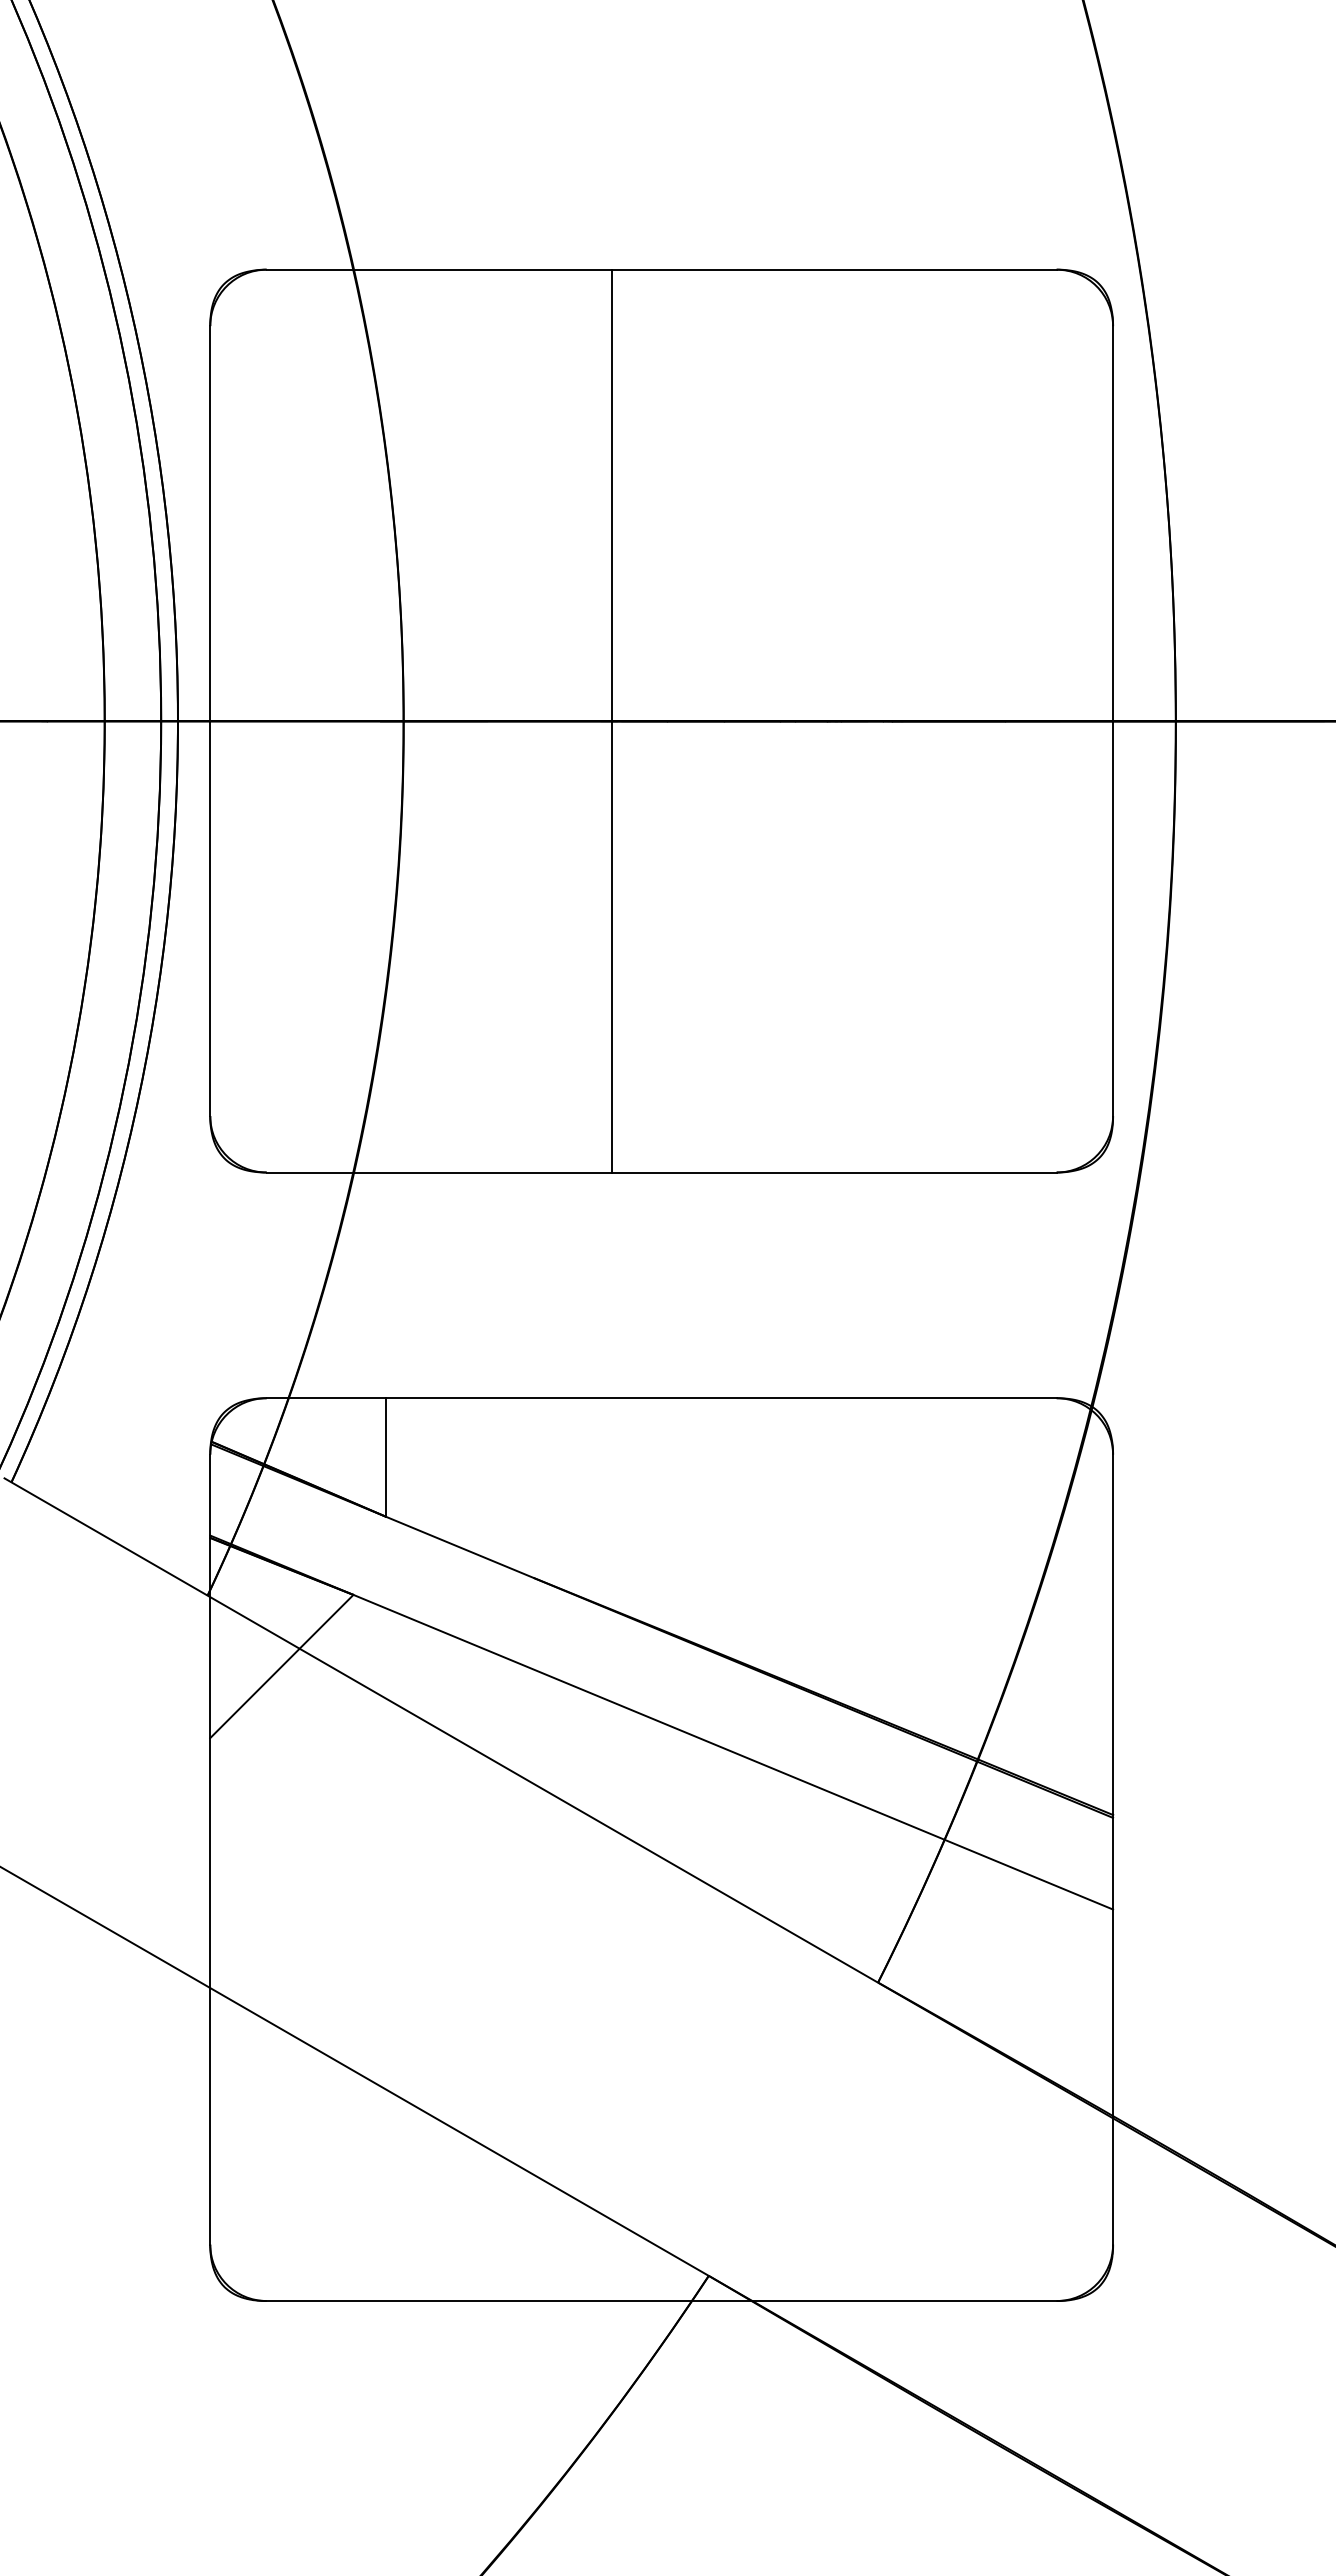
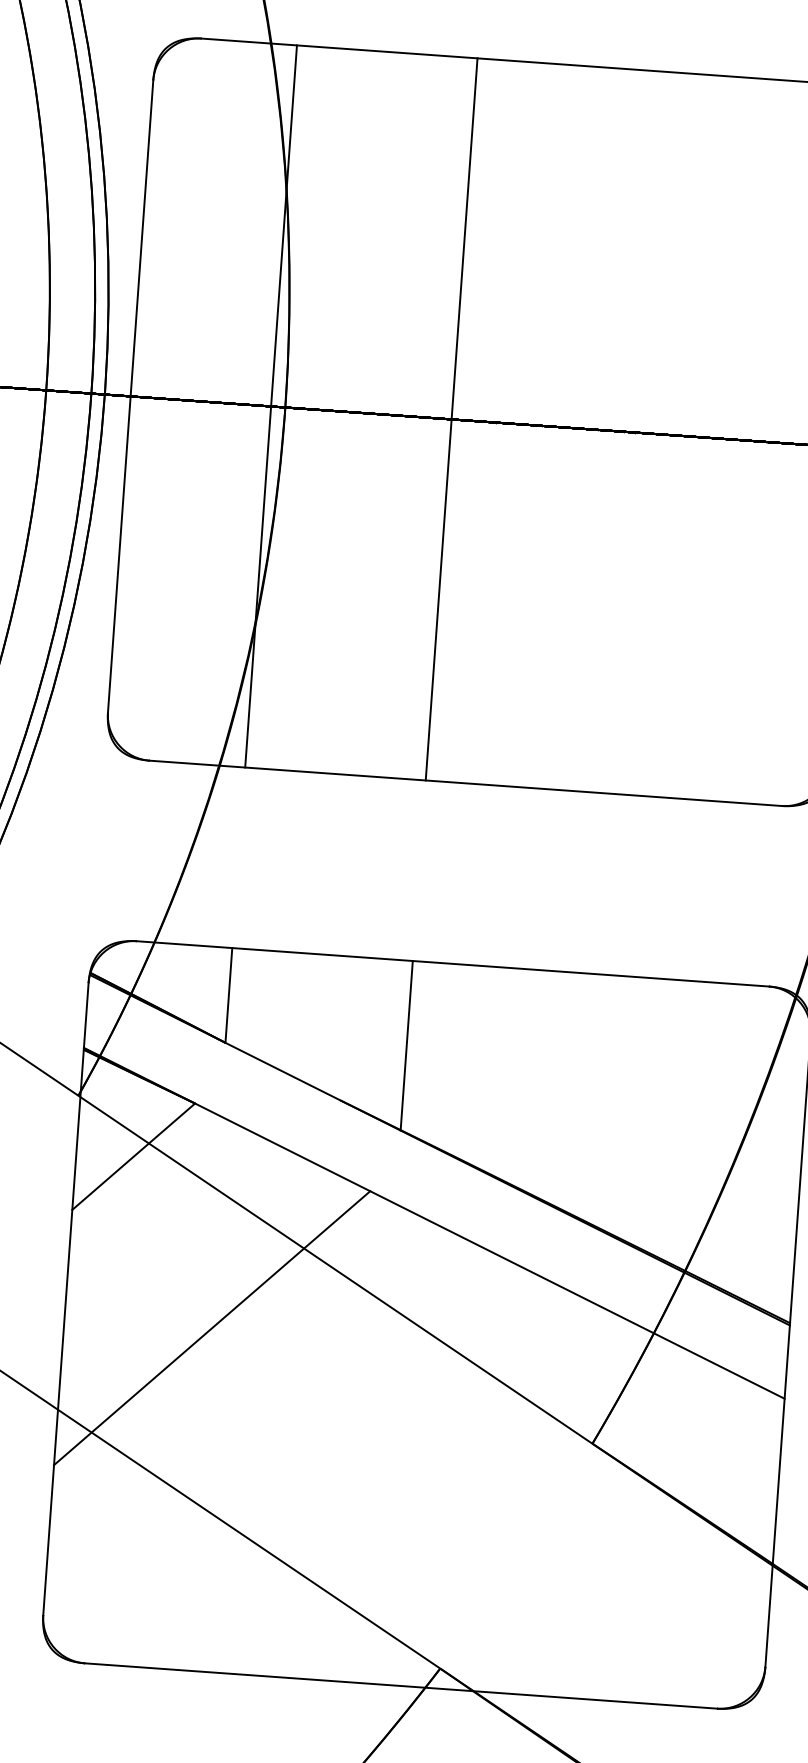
line: (385, 720) -> (270, 405), added
line: (611, 1504) -> (406, 1046), added
line: (394, 1872) -> (211, 1327), added

